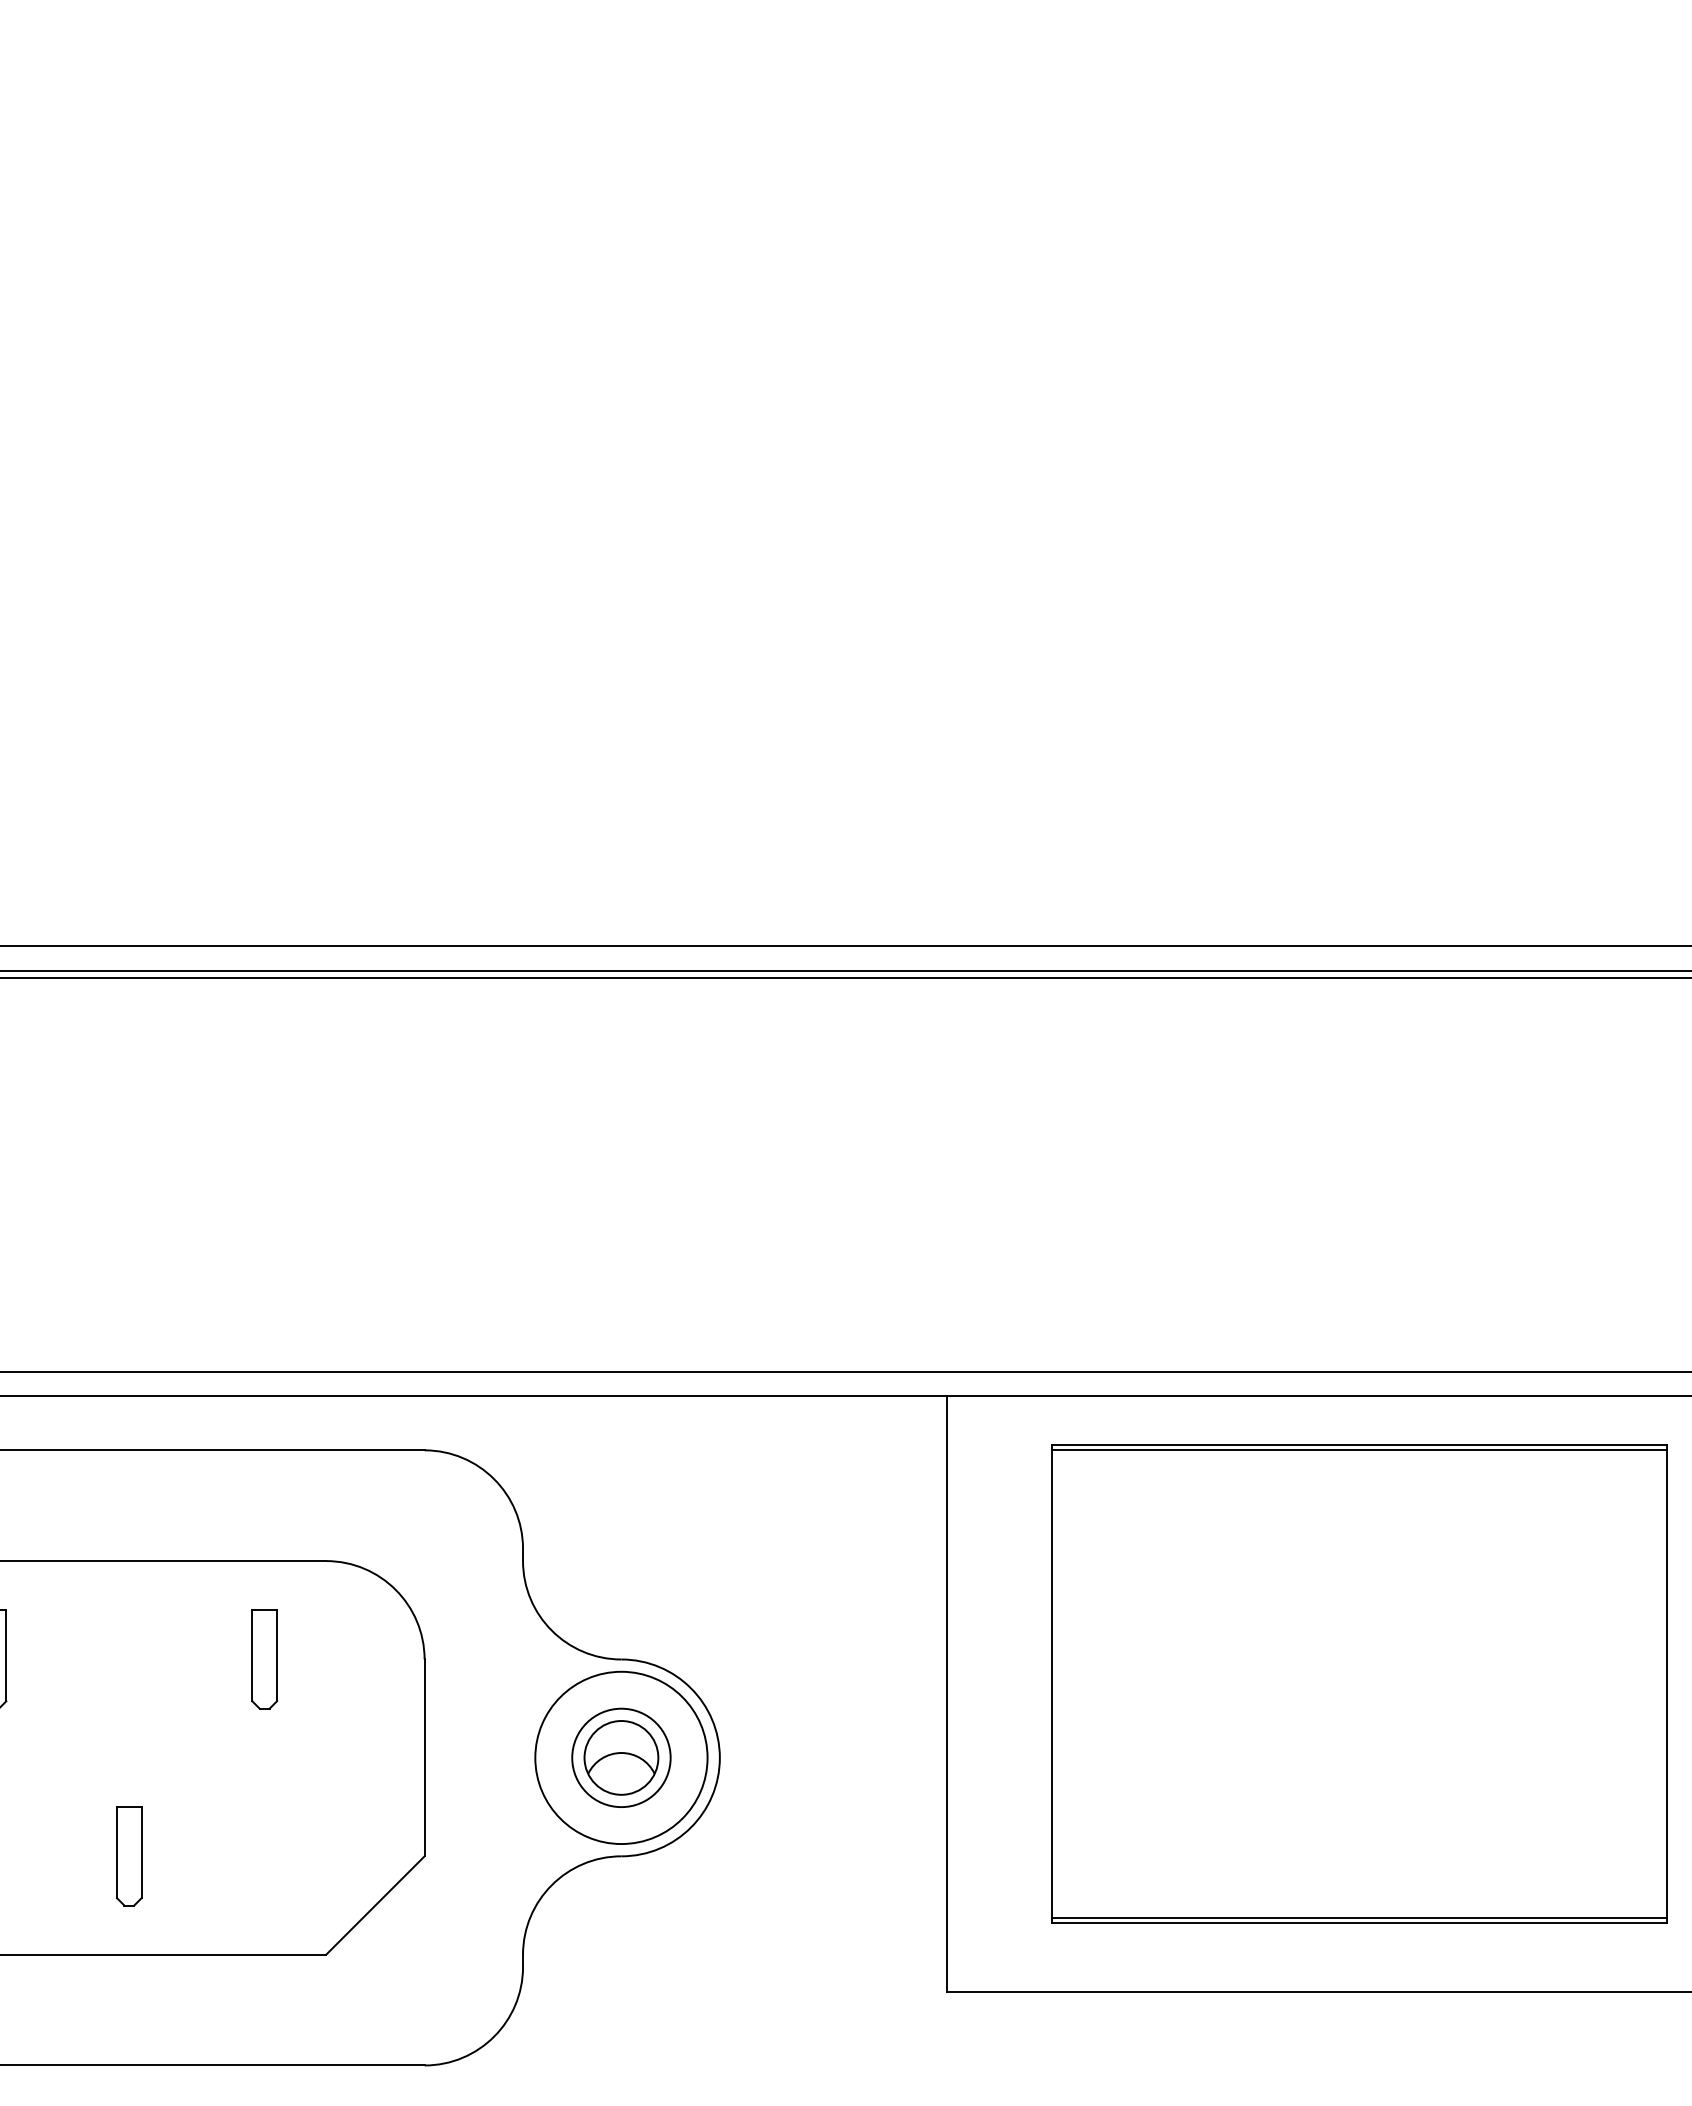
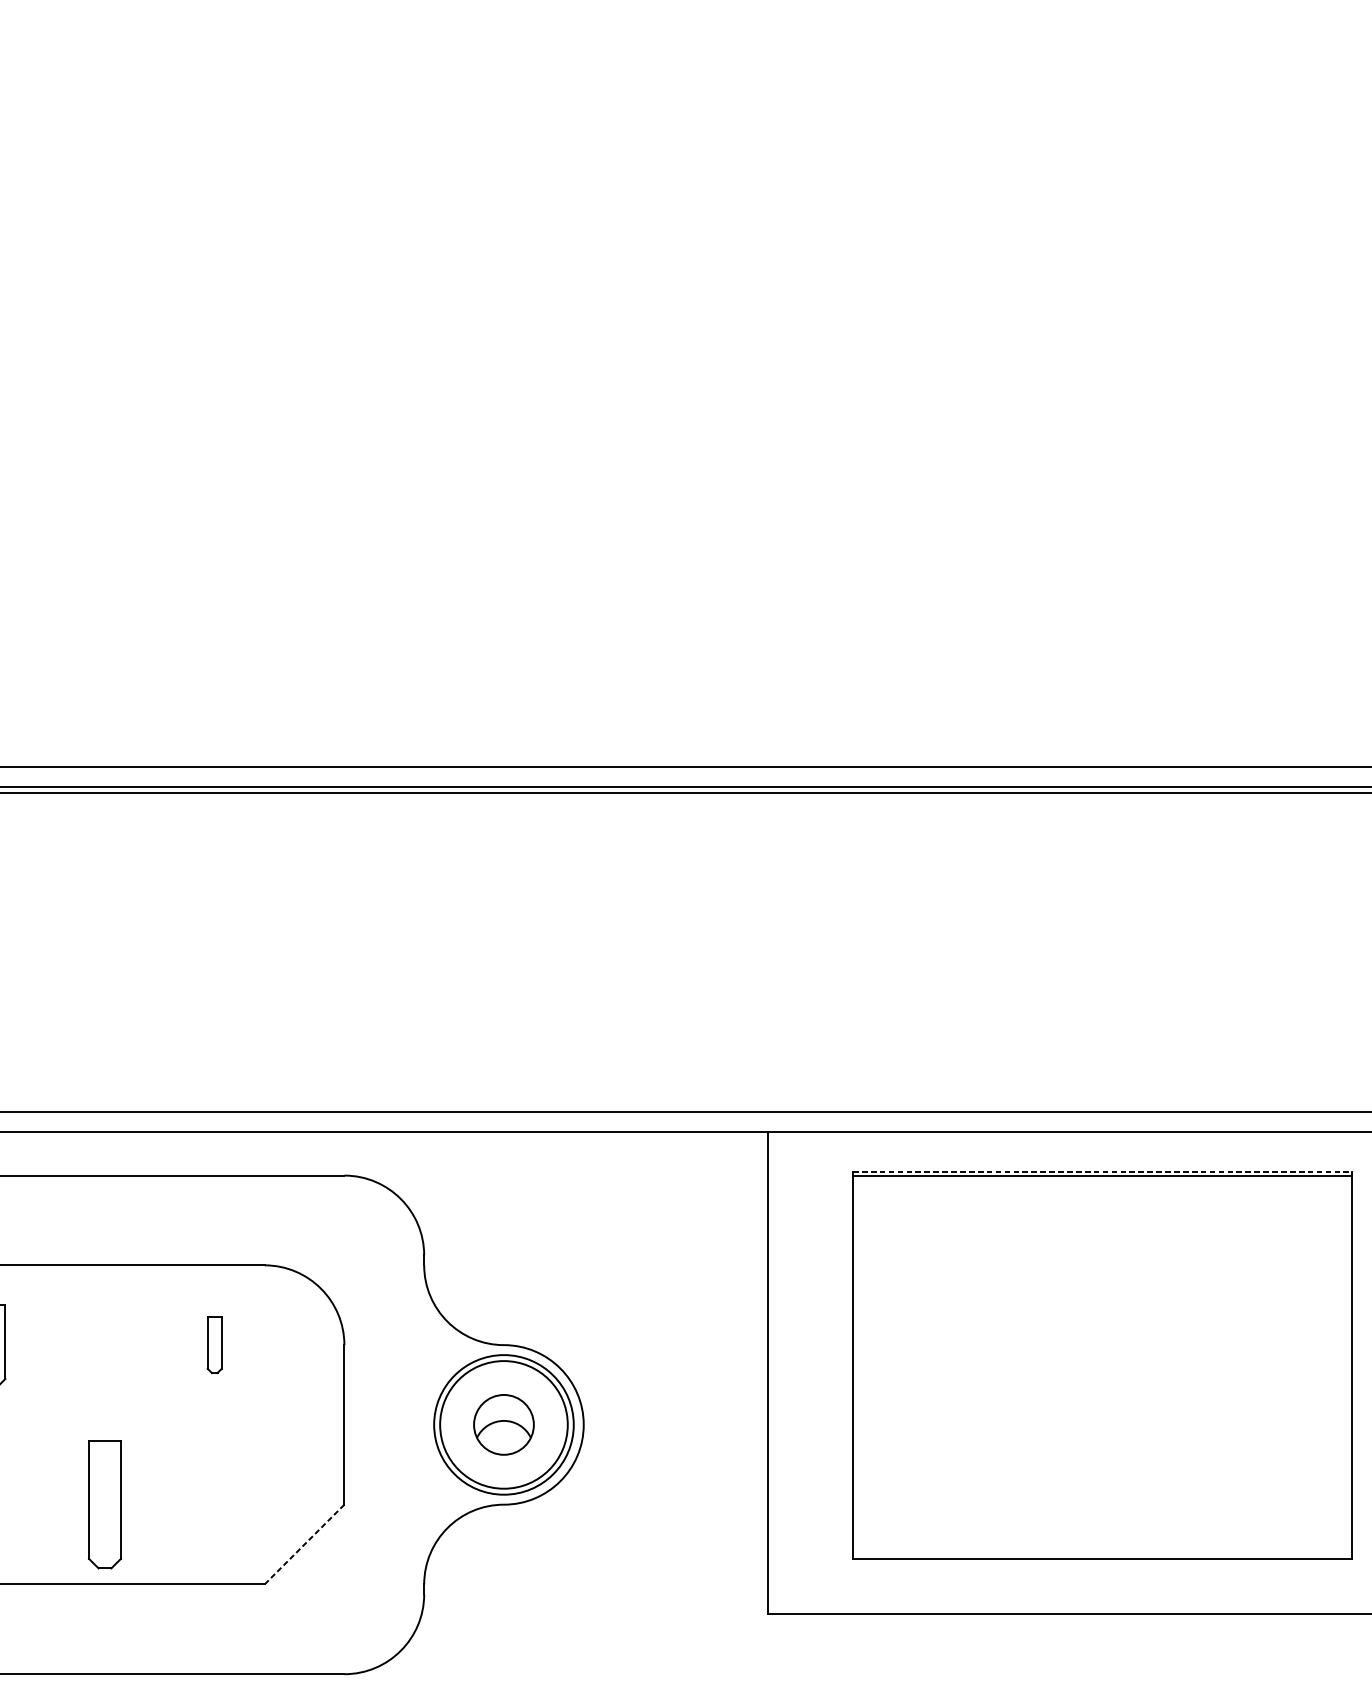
line: (1359, 1445) -> (1102, 1171), solid -> dashed
part: (264, 1659) -> (214, 1345), size x0.7
circle: (621, 1757) -> (504, 1424), size x1.6
part: (129, 1856) -> (105, 1504), size x1.6
line: (375, 1905) -> (304, 1544), solid -> dashed
line: (1359, 1917) -> (1102, 1554), removed

